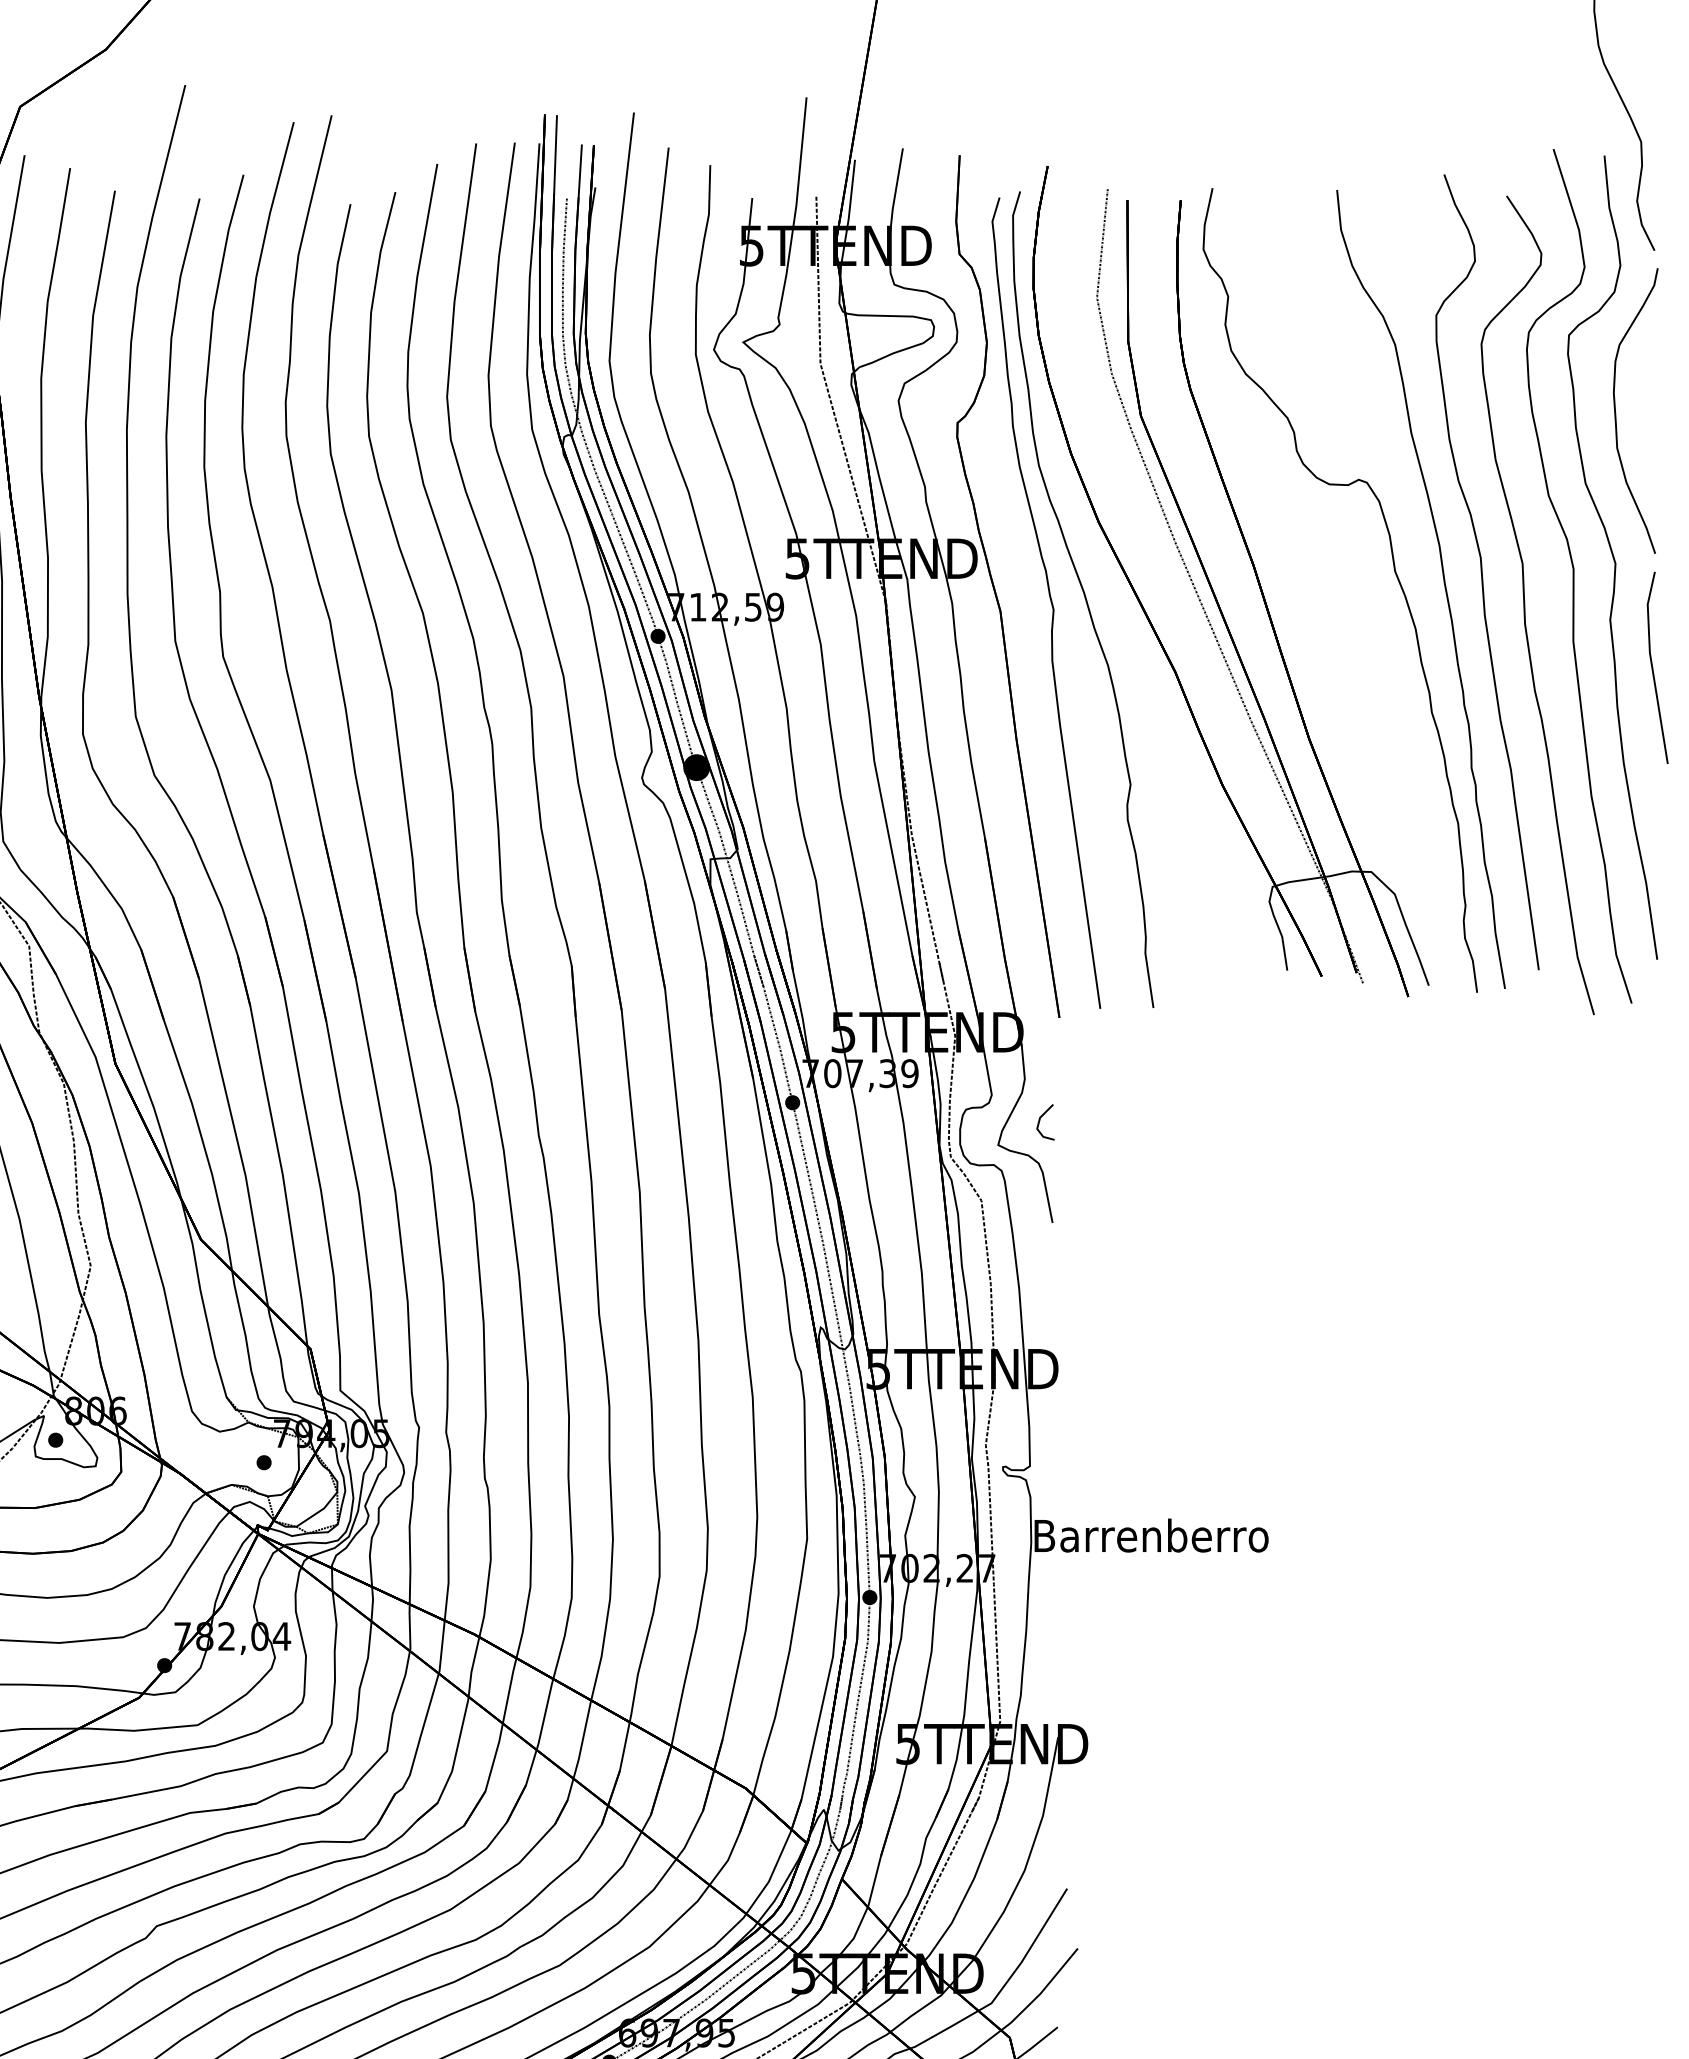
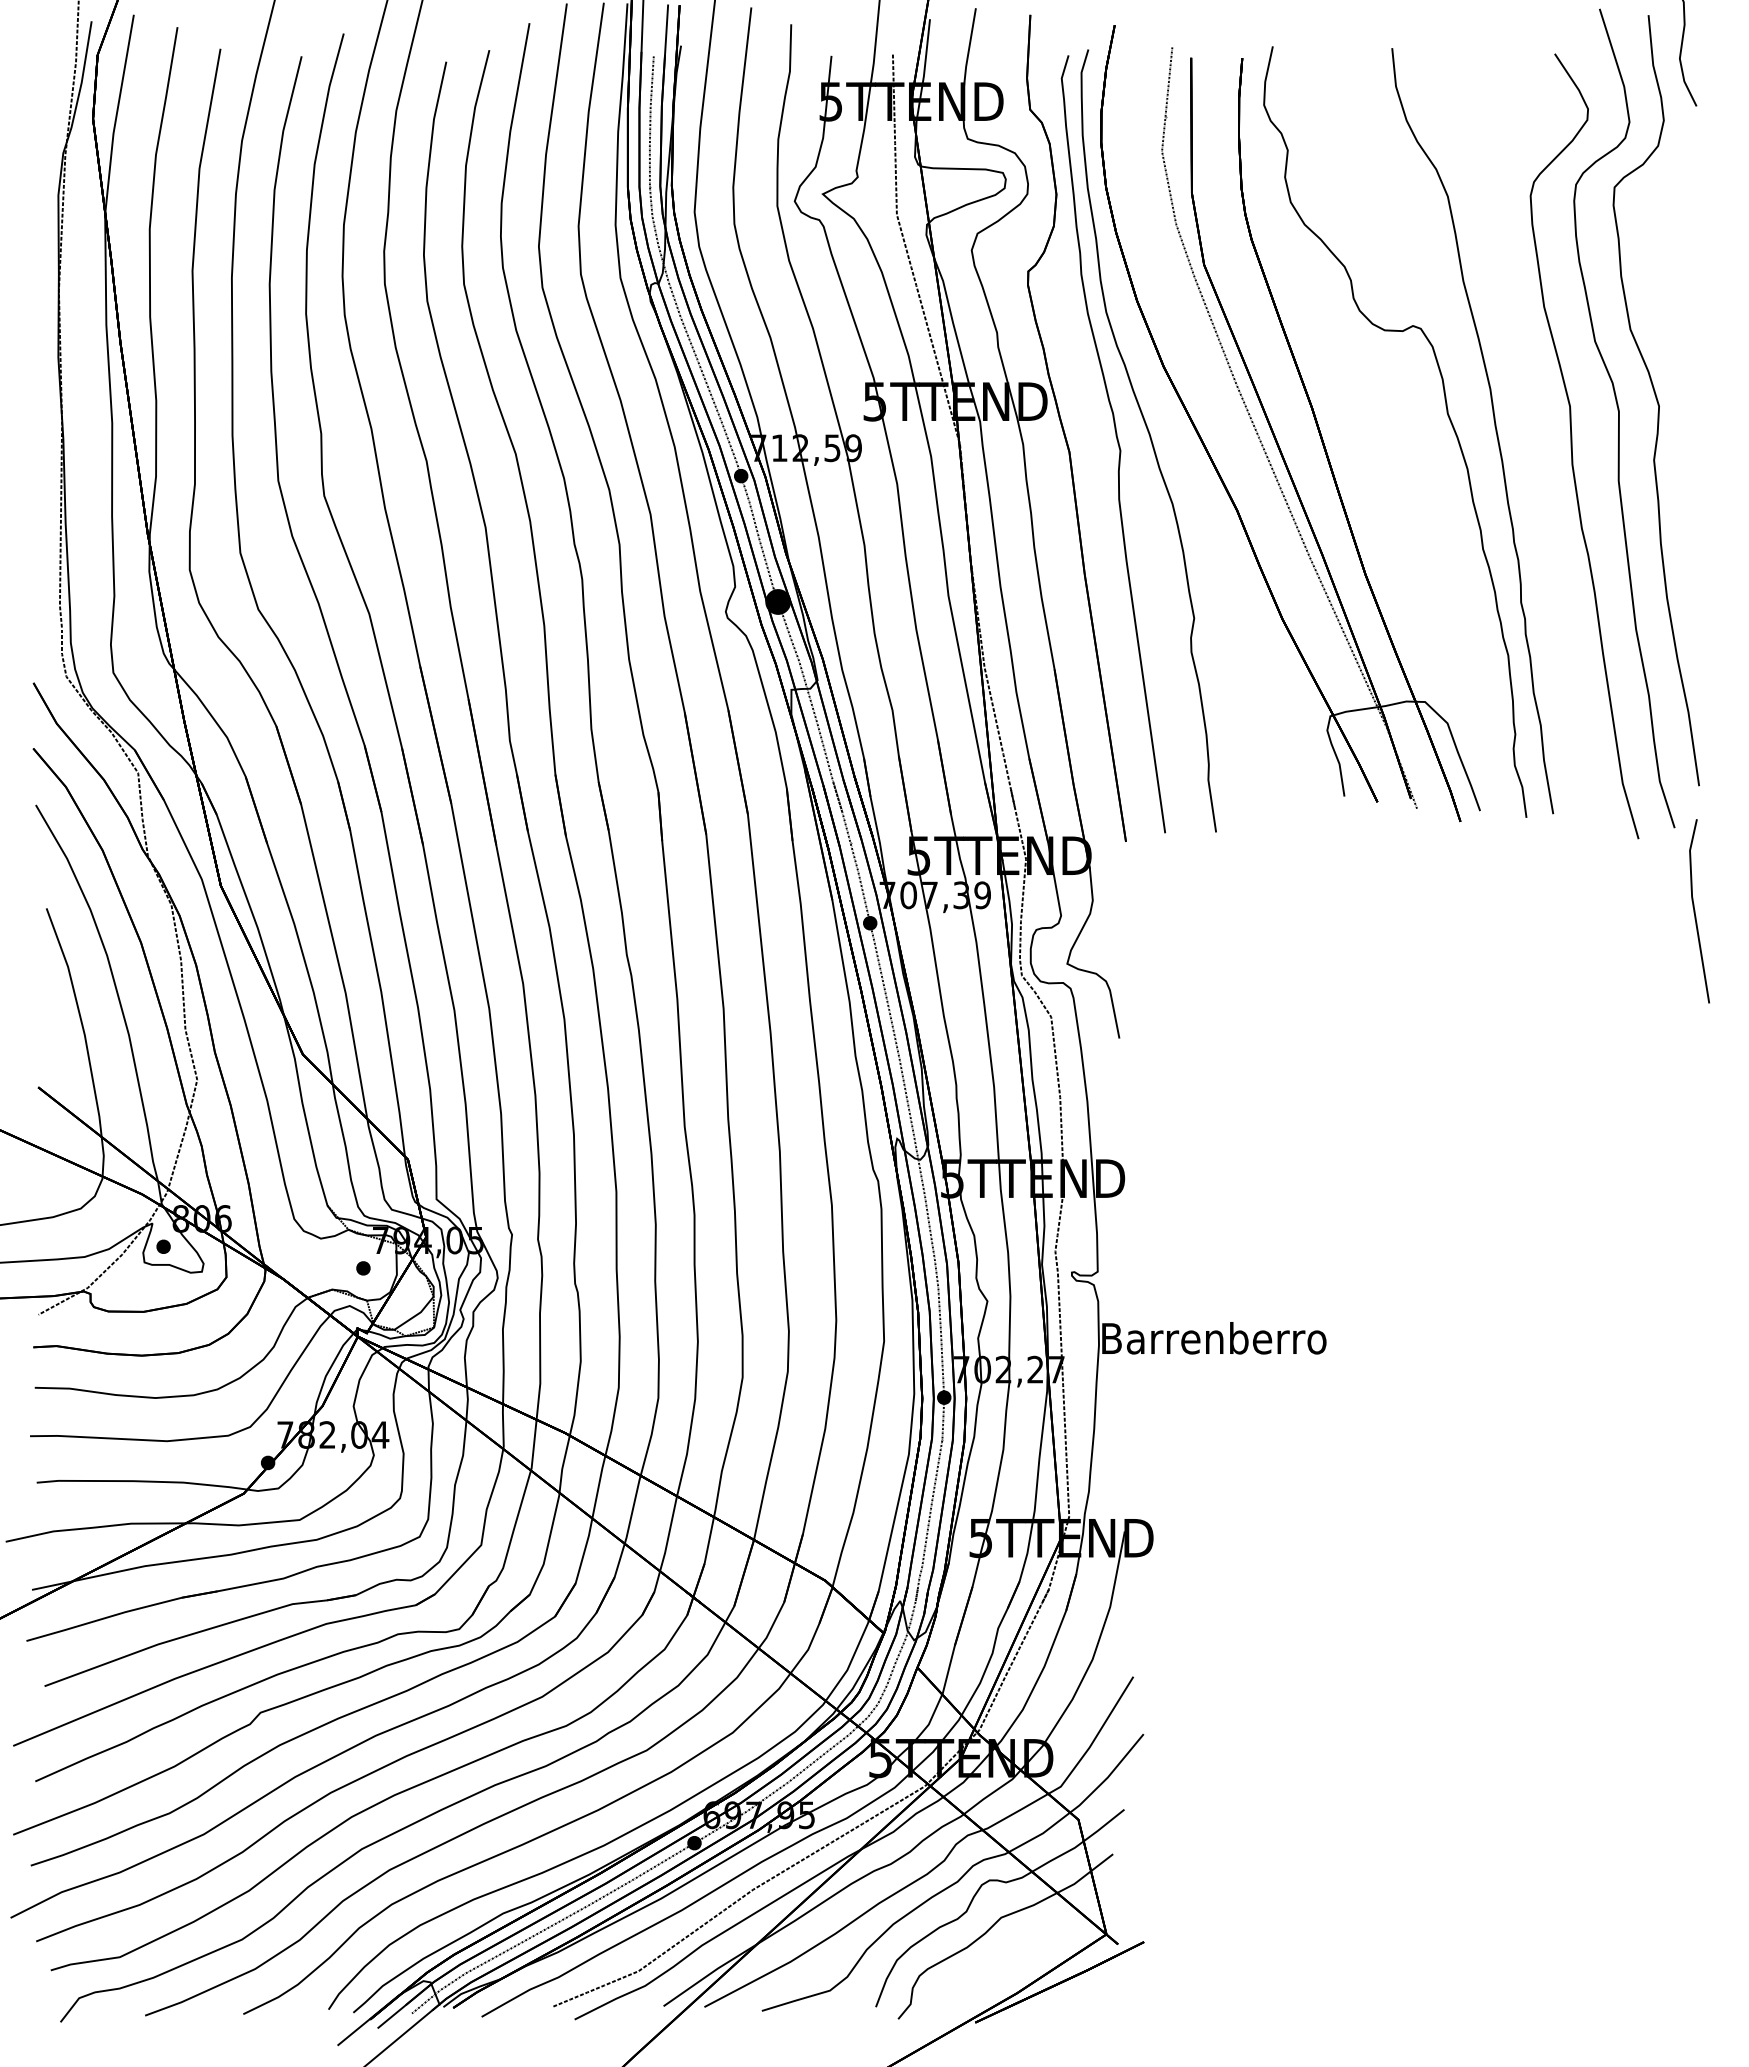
curve: (1615, 410) -> (1659, 259), removed
curve: (1482, 572) -> (1531, 414), removed
line: (1653, 668) -> (1695, 911), moved
line: (1042, 1117) -> (1109, 937), removed

